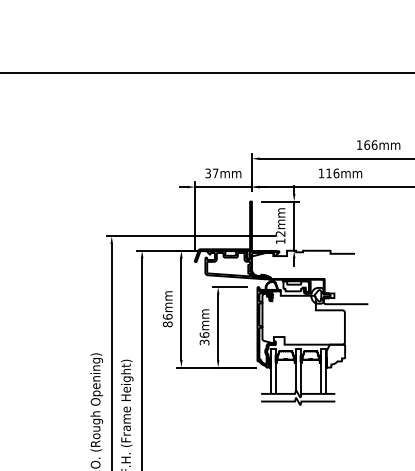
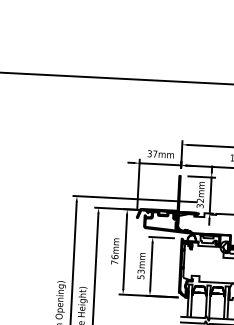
text: (280, 241) -> (200, 206), 12mm -> 32mm
text: (167, 324) -> (114, 262), 86mm -> 76mm
text: (204, 338) -> (140, 274), 36mm -> 53mm

